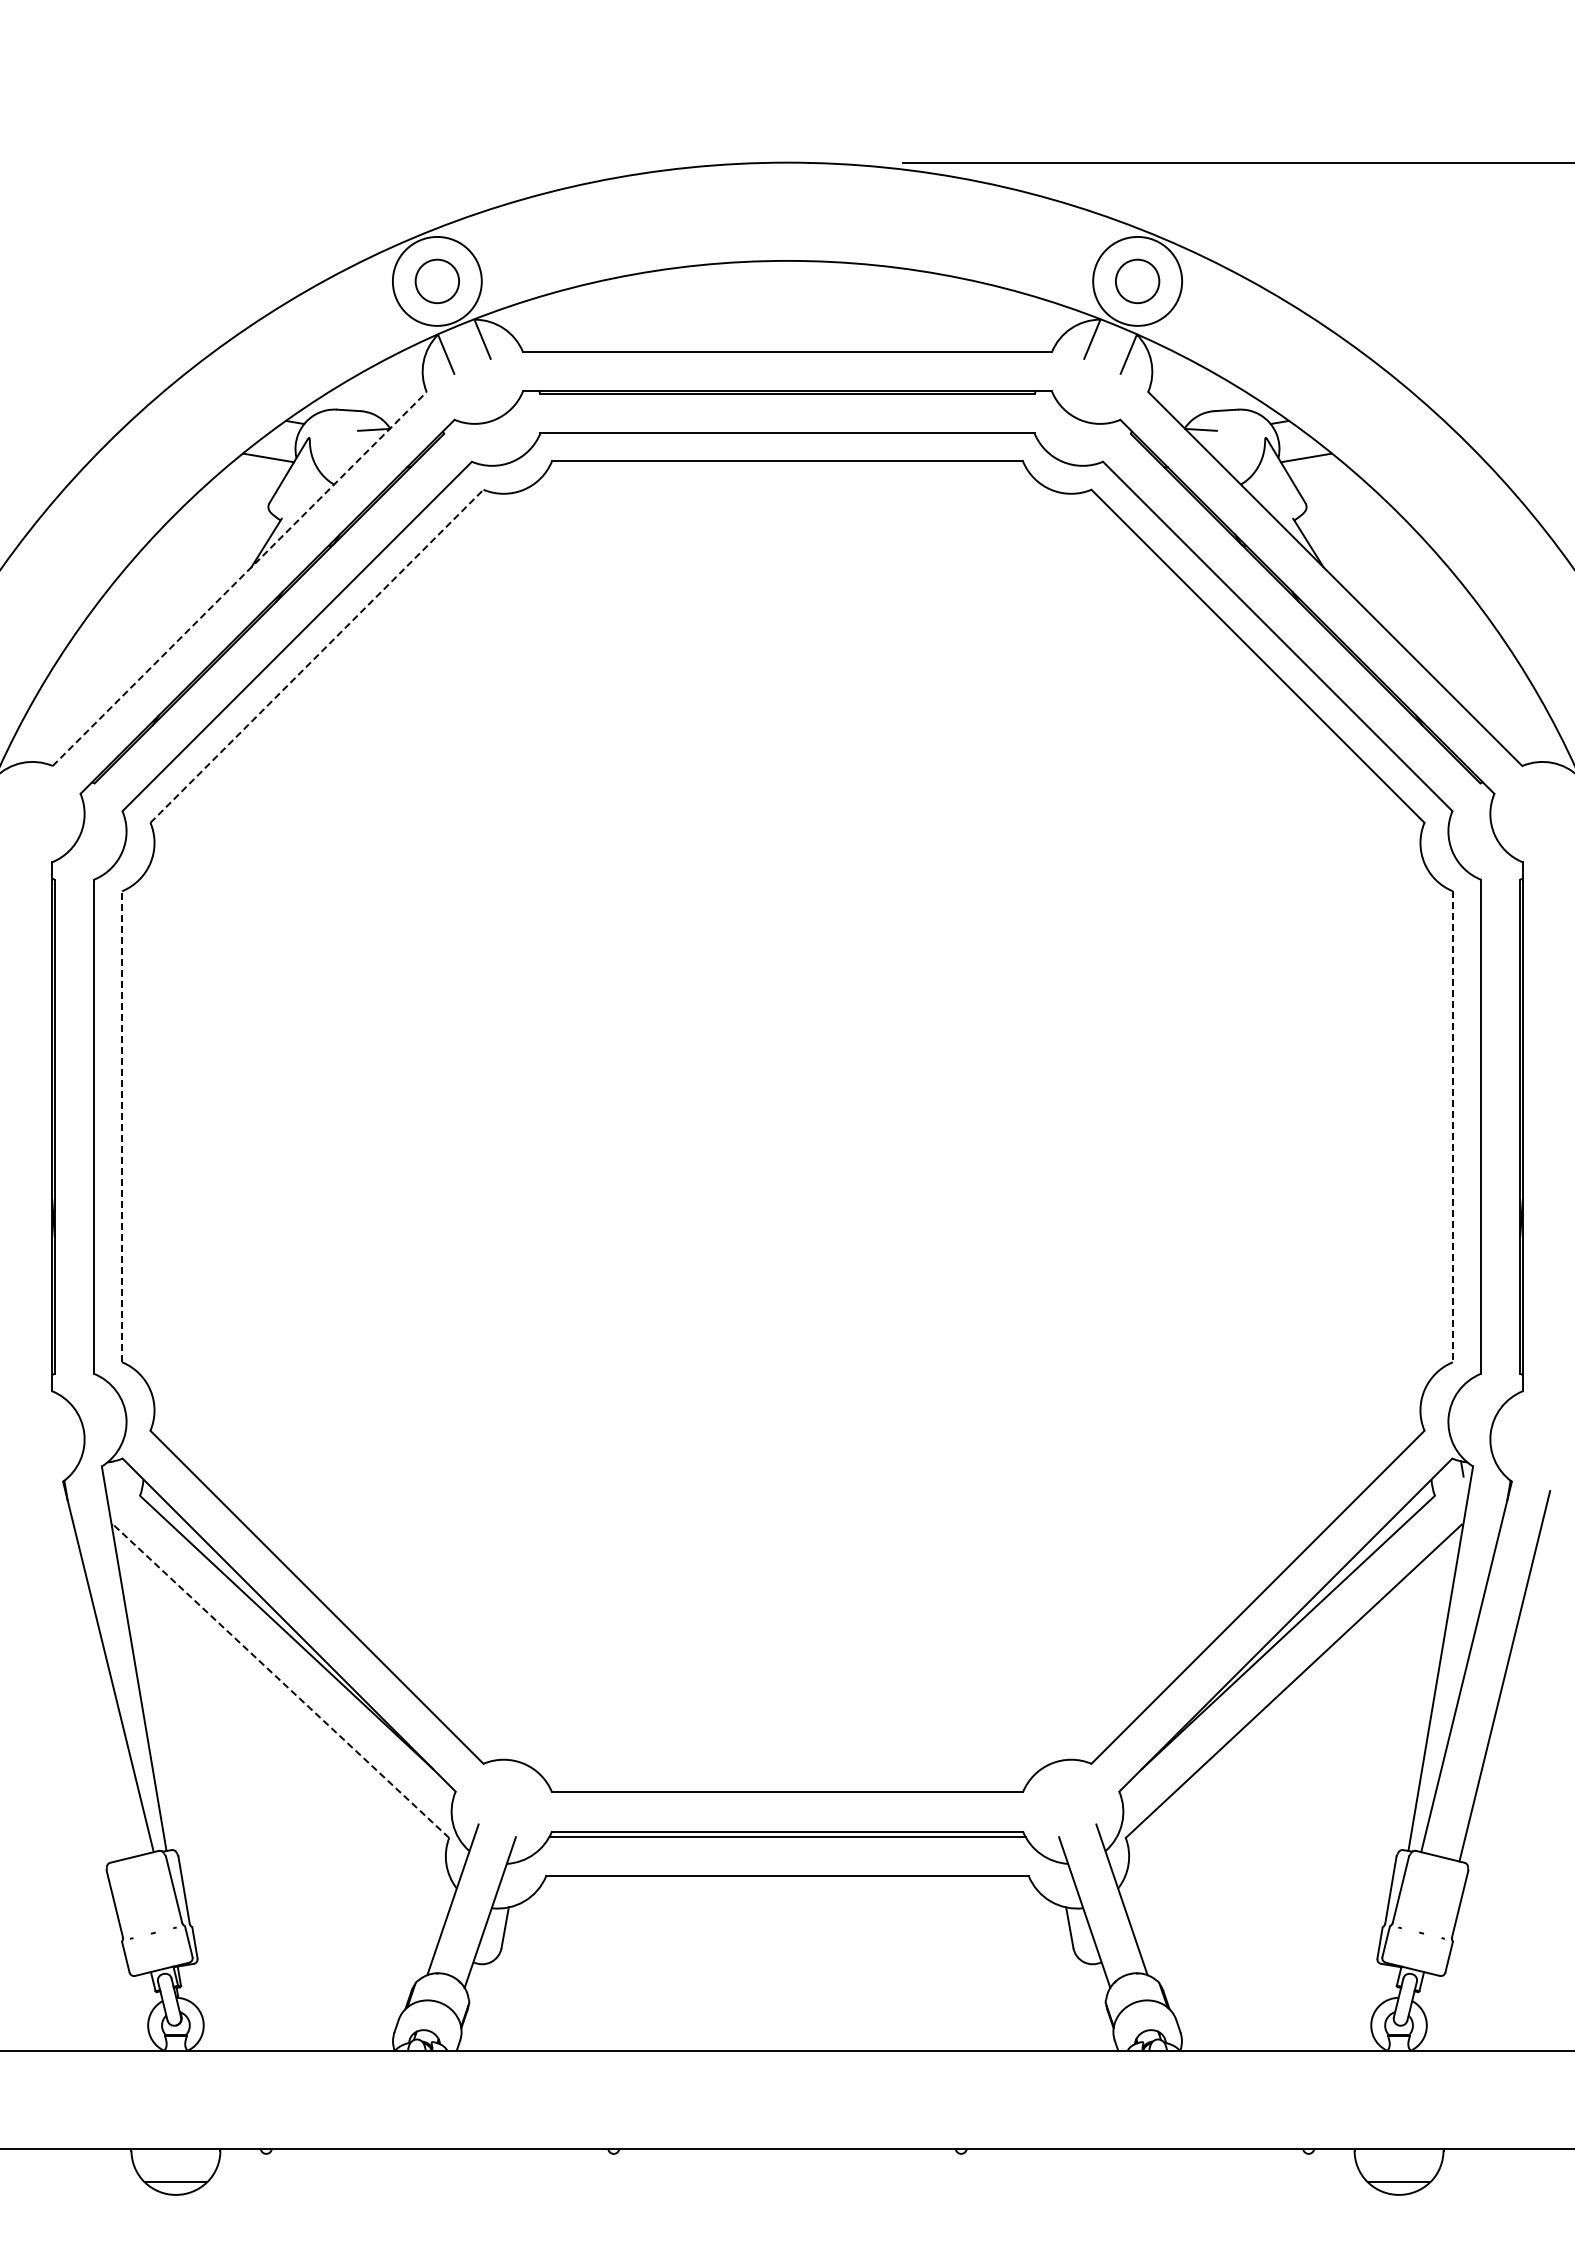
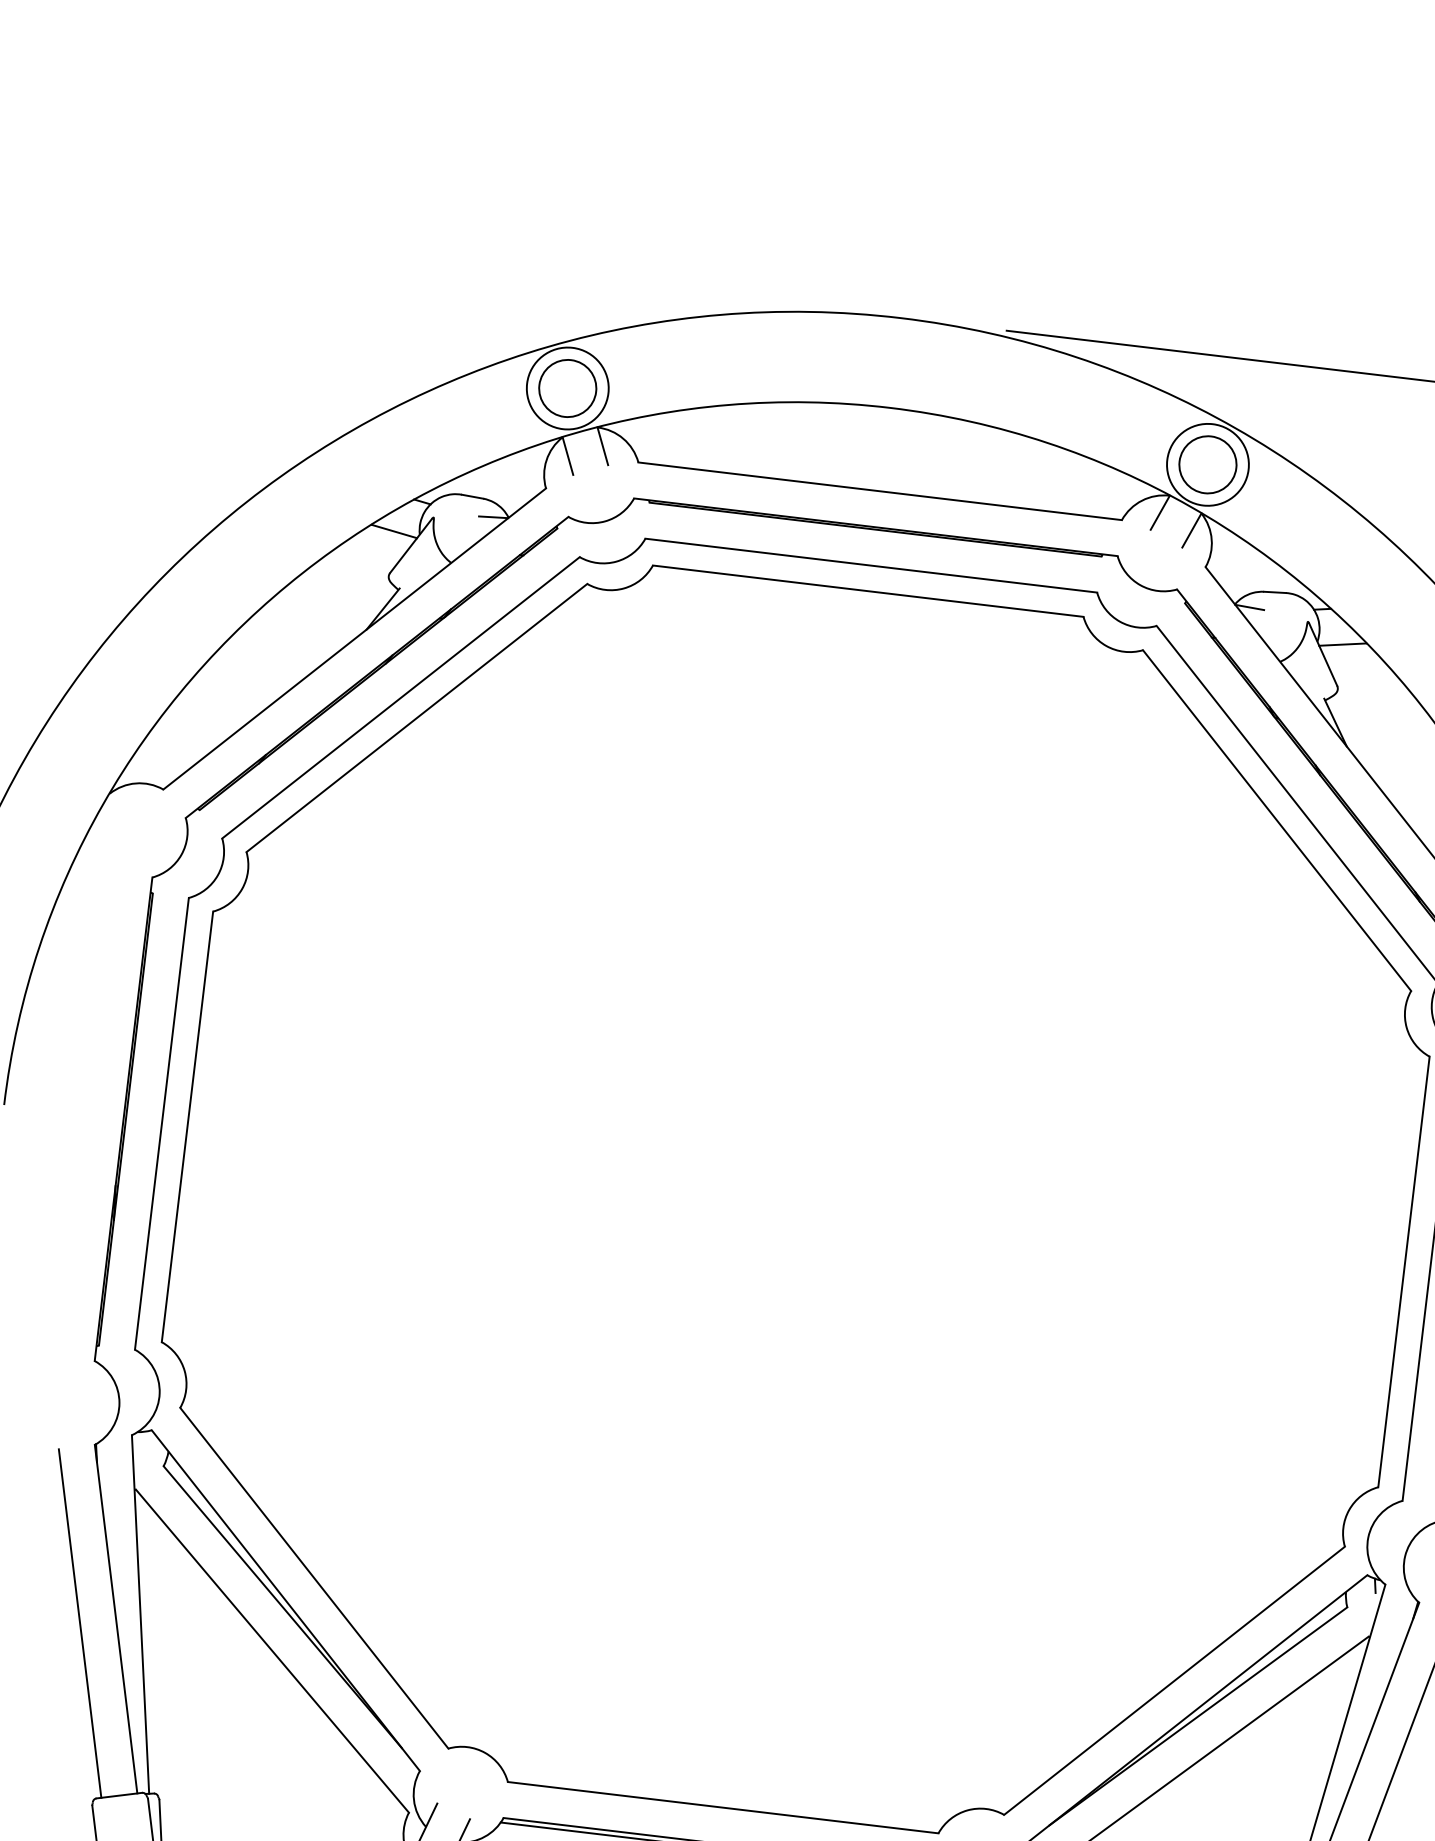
circle: (437, 281) -> (567, 388), size x1.43
circle: (1137, 281) -> (1207, 464), size x1.43
line: (240, 578) -> (355, 638), dashed -> solid
line: (317, 656) -> (417, 718), dashed -> solid
line: (122, 1126) -> (187, 1126), dashed -> solid
line: (1452, 1126) -> (1403, 1271), dashed -> solid
line: (69, 1676) -> (79, 1623), added
line: (281, 1681) -> (272, 1651), dashed -> solid

